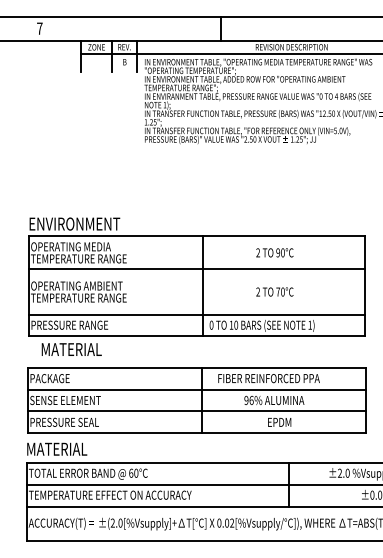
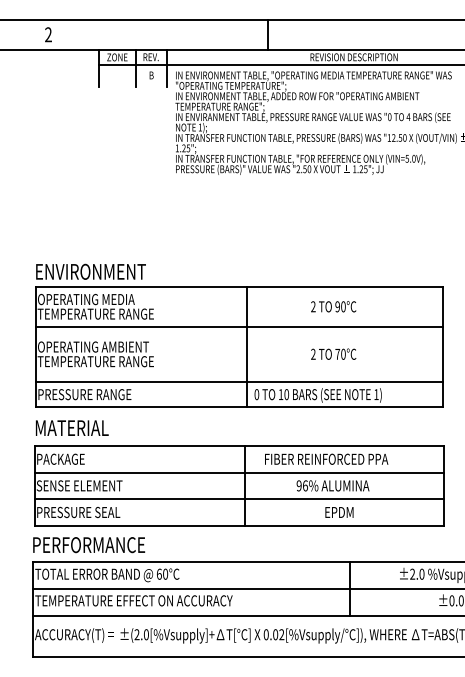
text: (39, 28) -> (48, 34), 7 -> 2
text: (71, 349) -> (71, 427), moved
text: (73, 449) -> (89, 545), MATERIAL -> PERFORMANCE

